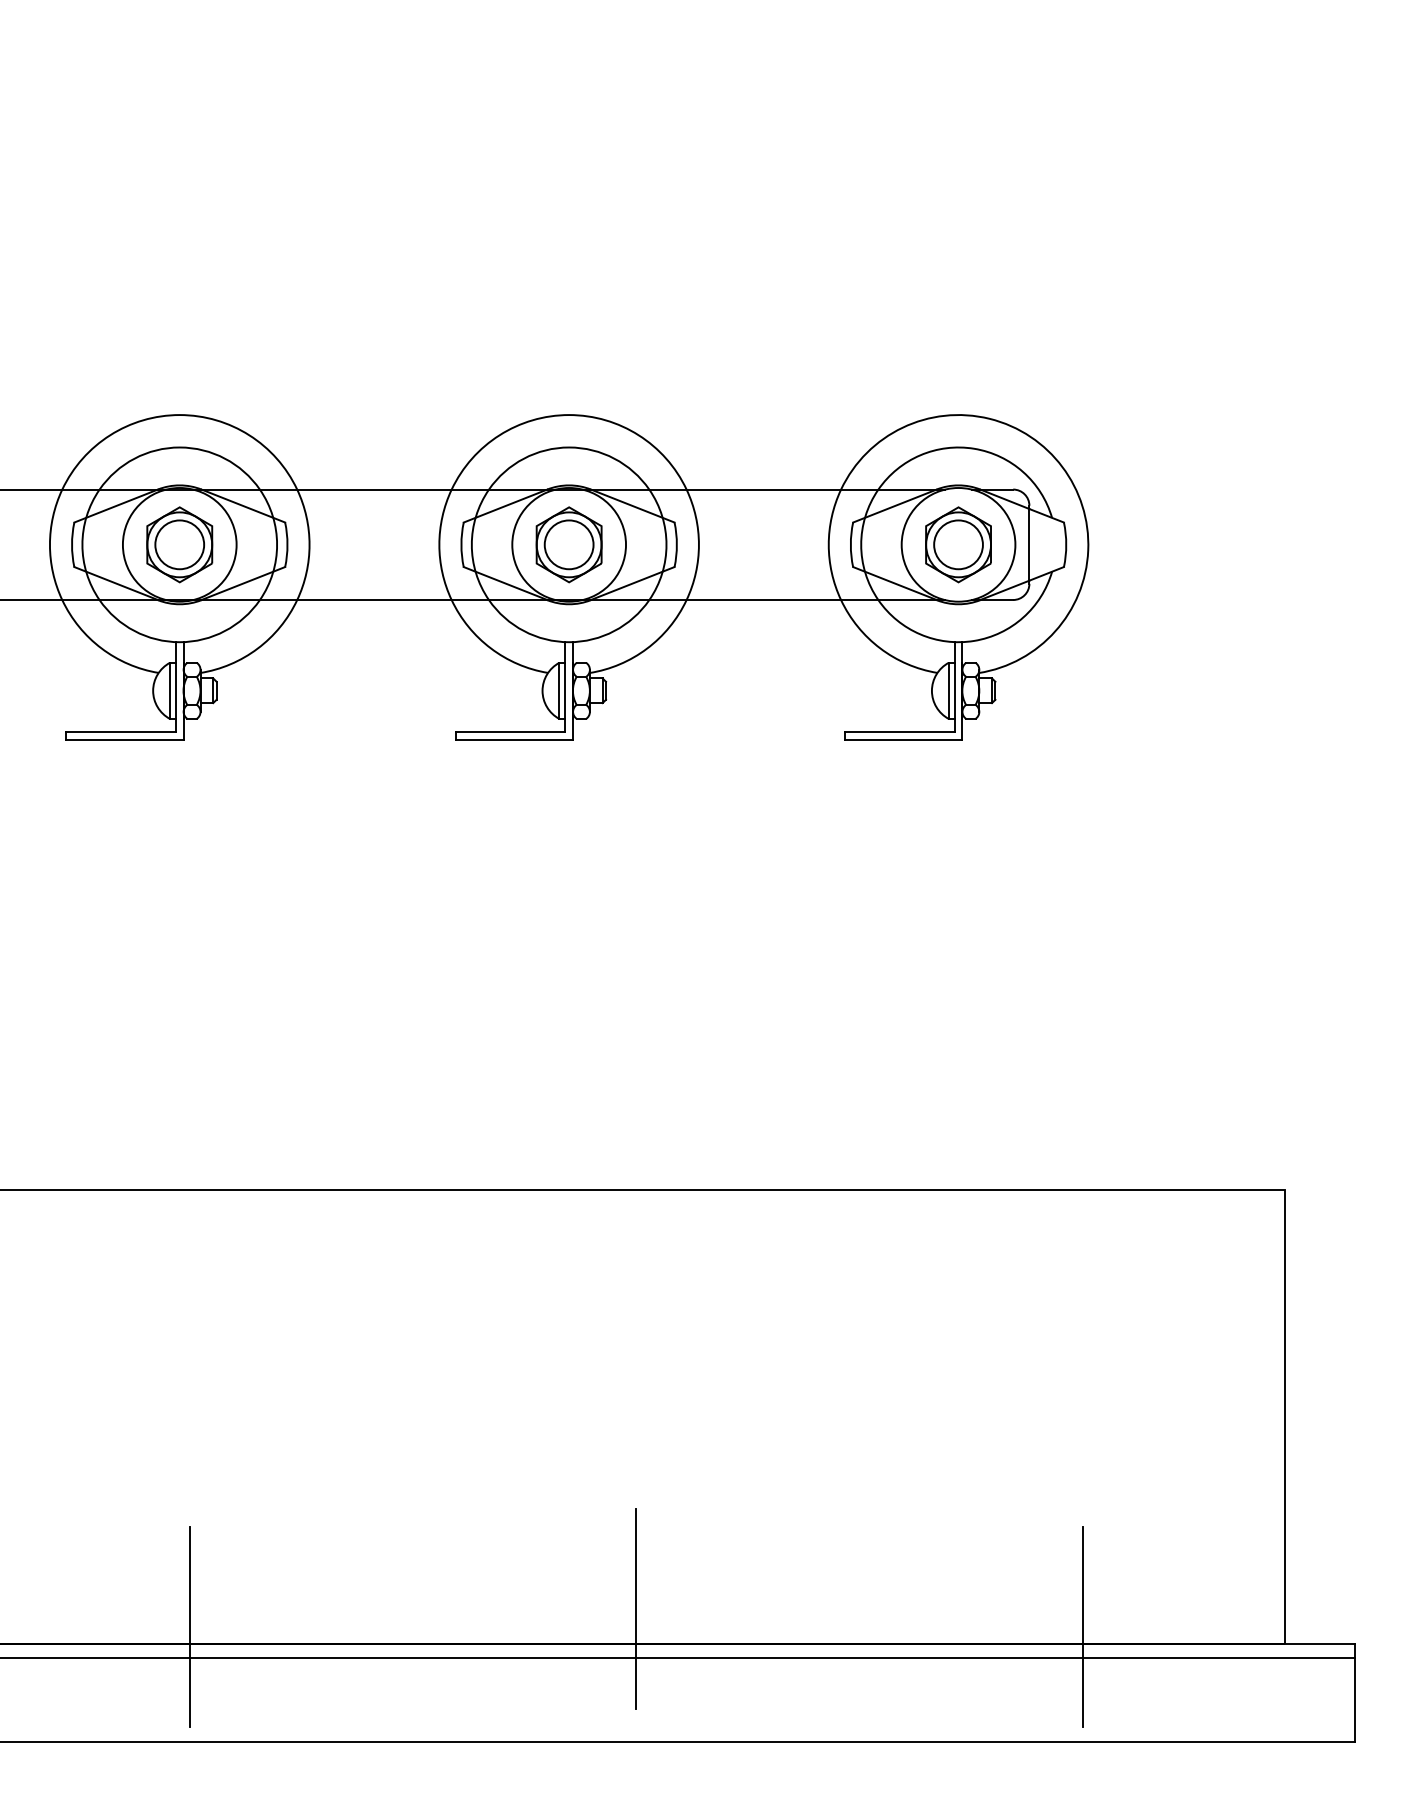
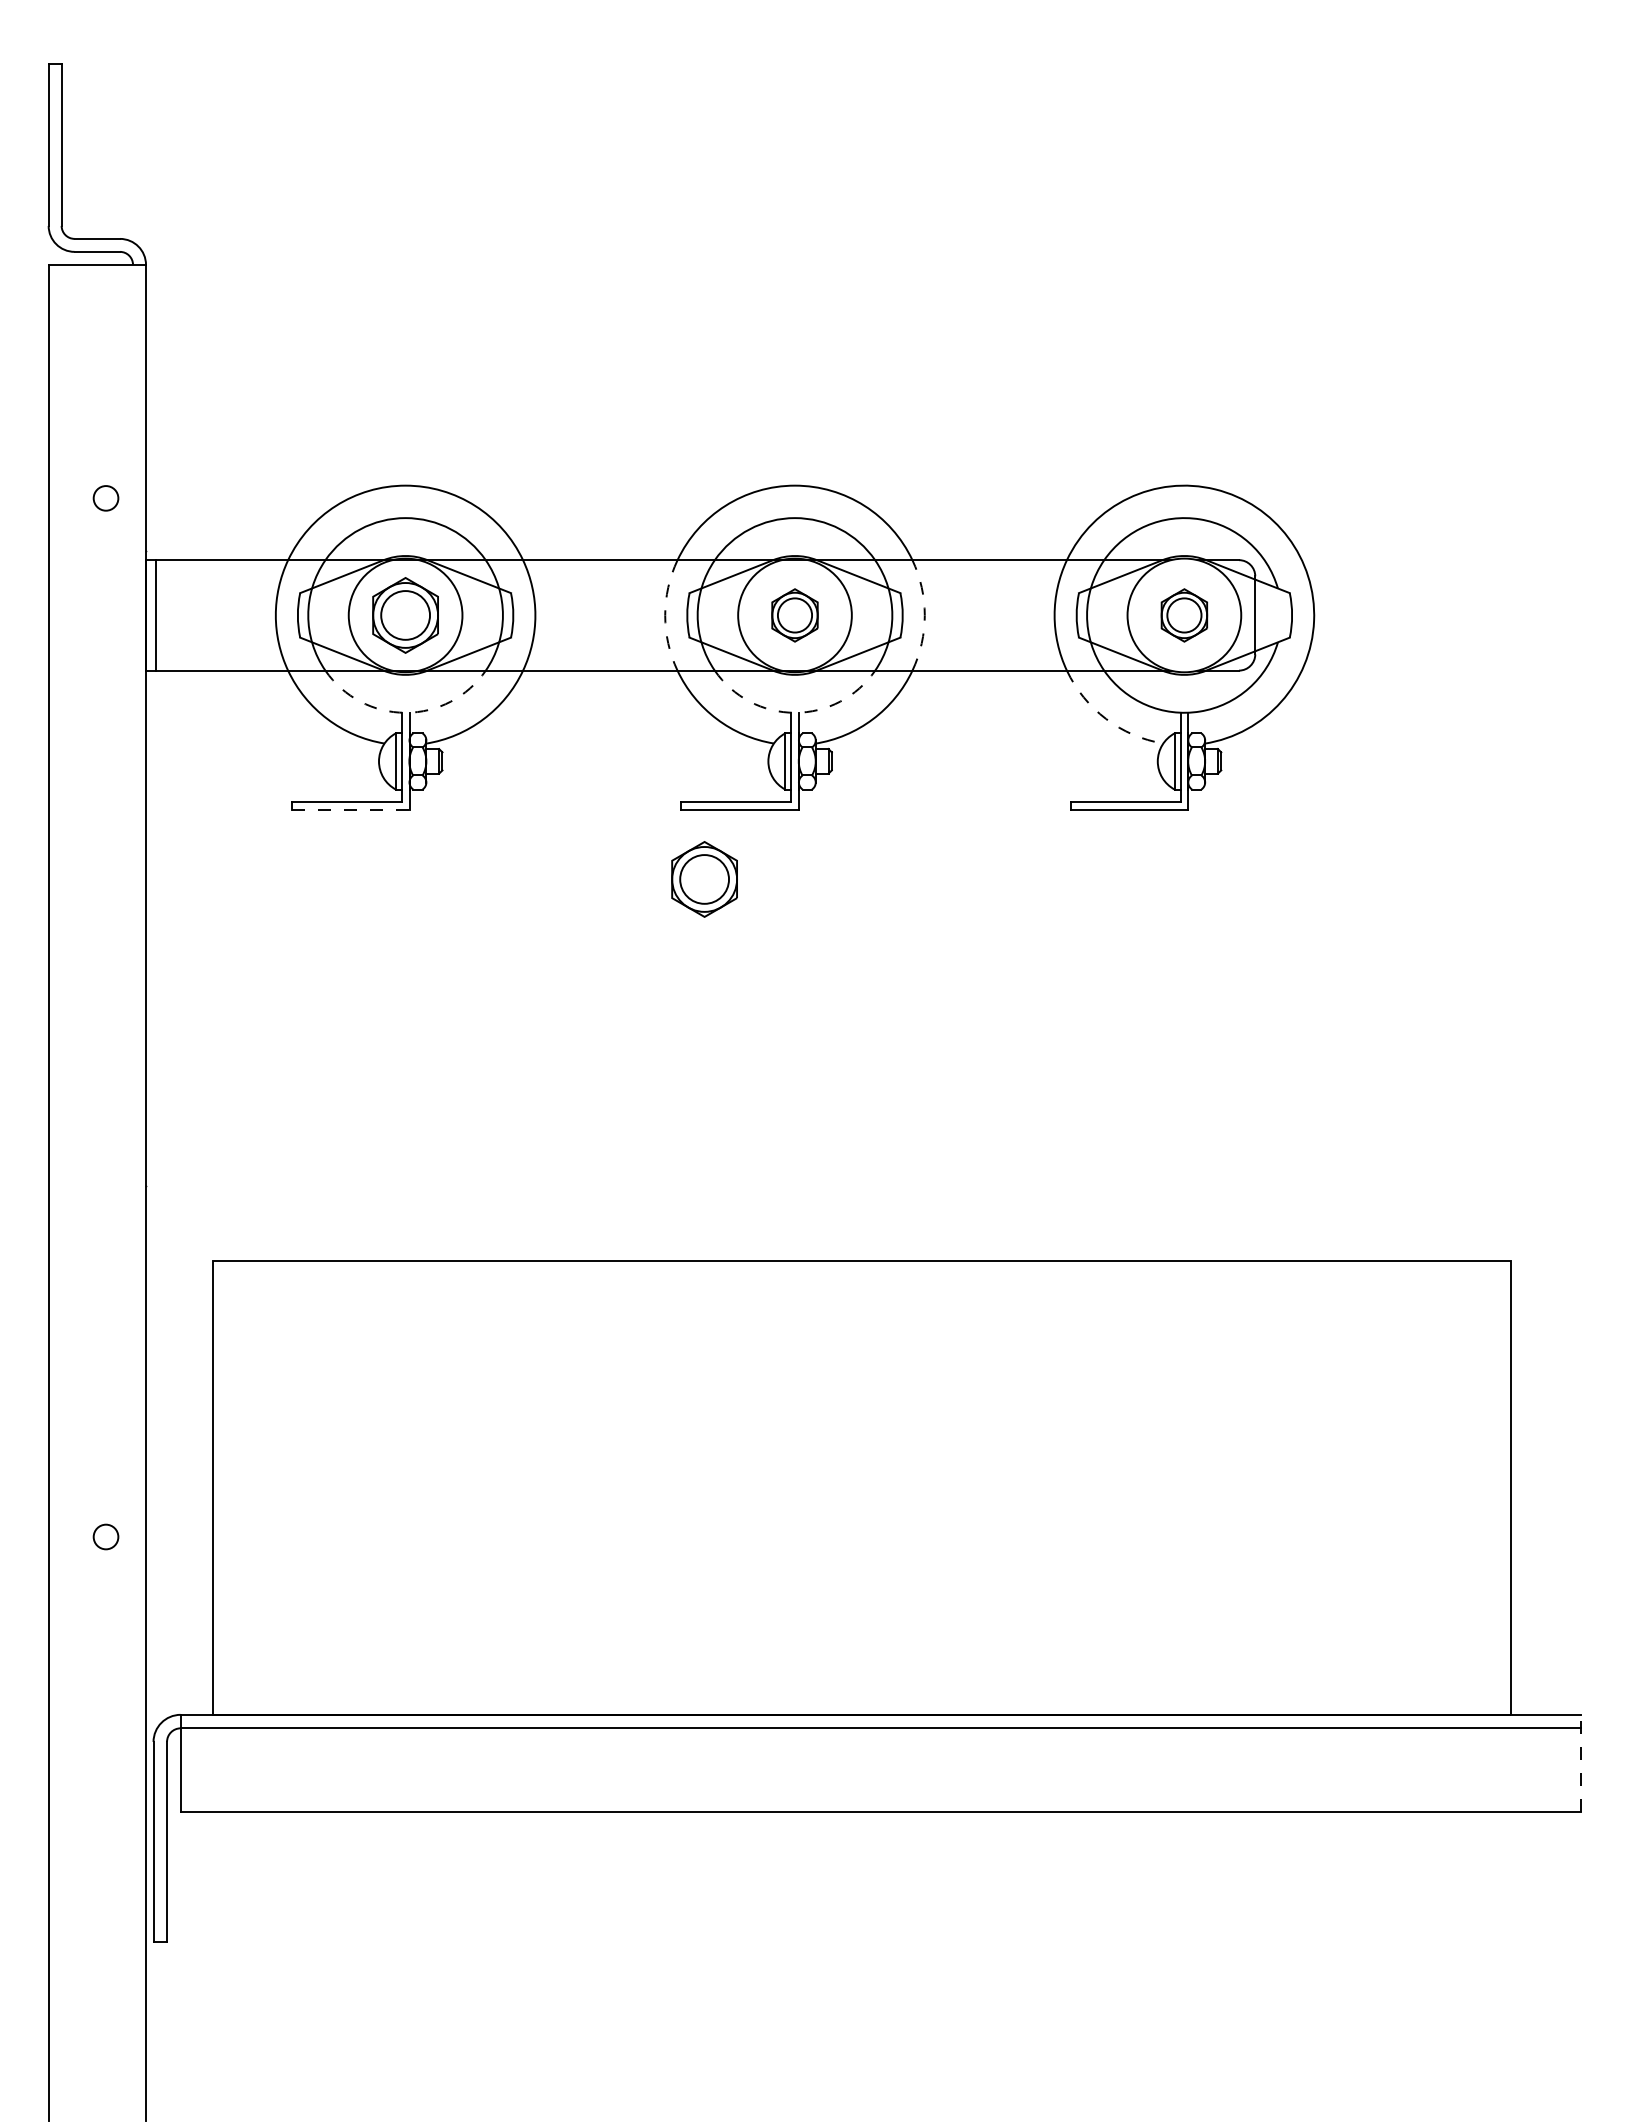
arc: (439, 544) -> (665, 615), solid -> dashed
part: (568, 544) -> (794, 615), size x0.7
arc: (698, 544) -> (924, 615), solid -> dashed
part: (958, 544) -> (1184, 615), size x0.7
arc: (179, 641) -> (405, 712), solid -> dashed
arc: (569, 641) -> (795, 712), solid -> dashed
arc: (880, 648) -> (1106, 719), solid -> dashed
line: (124, 739) -> (350, 810), solid -> dashed
part: (478, 808) -> (704, 879), added
line: (636, 1608) -> (862, 1679), removed
line: (189, 1626) -> (415, 1697), removed
line: (1082, 1626) -> (1308, 1697), removed
line: (1355, 1692) -> (1581, 1763), solid -> dashed

